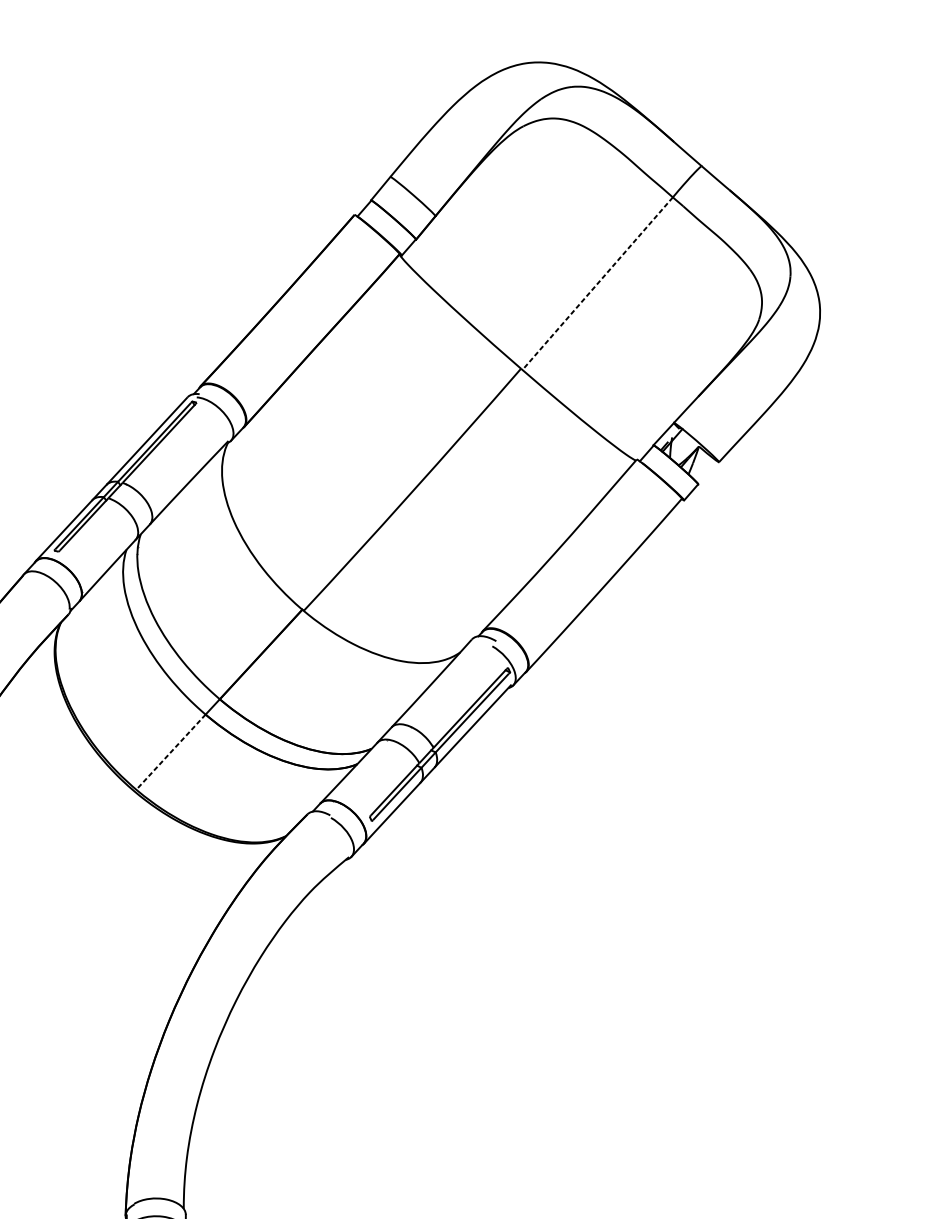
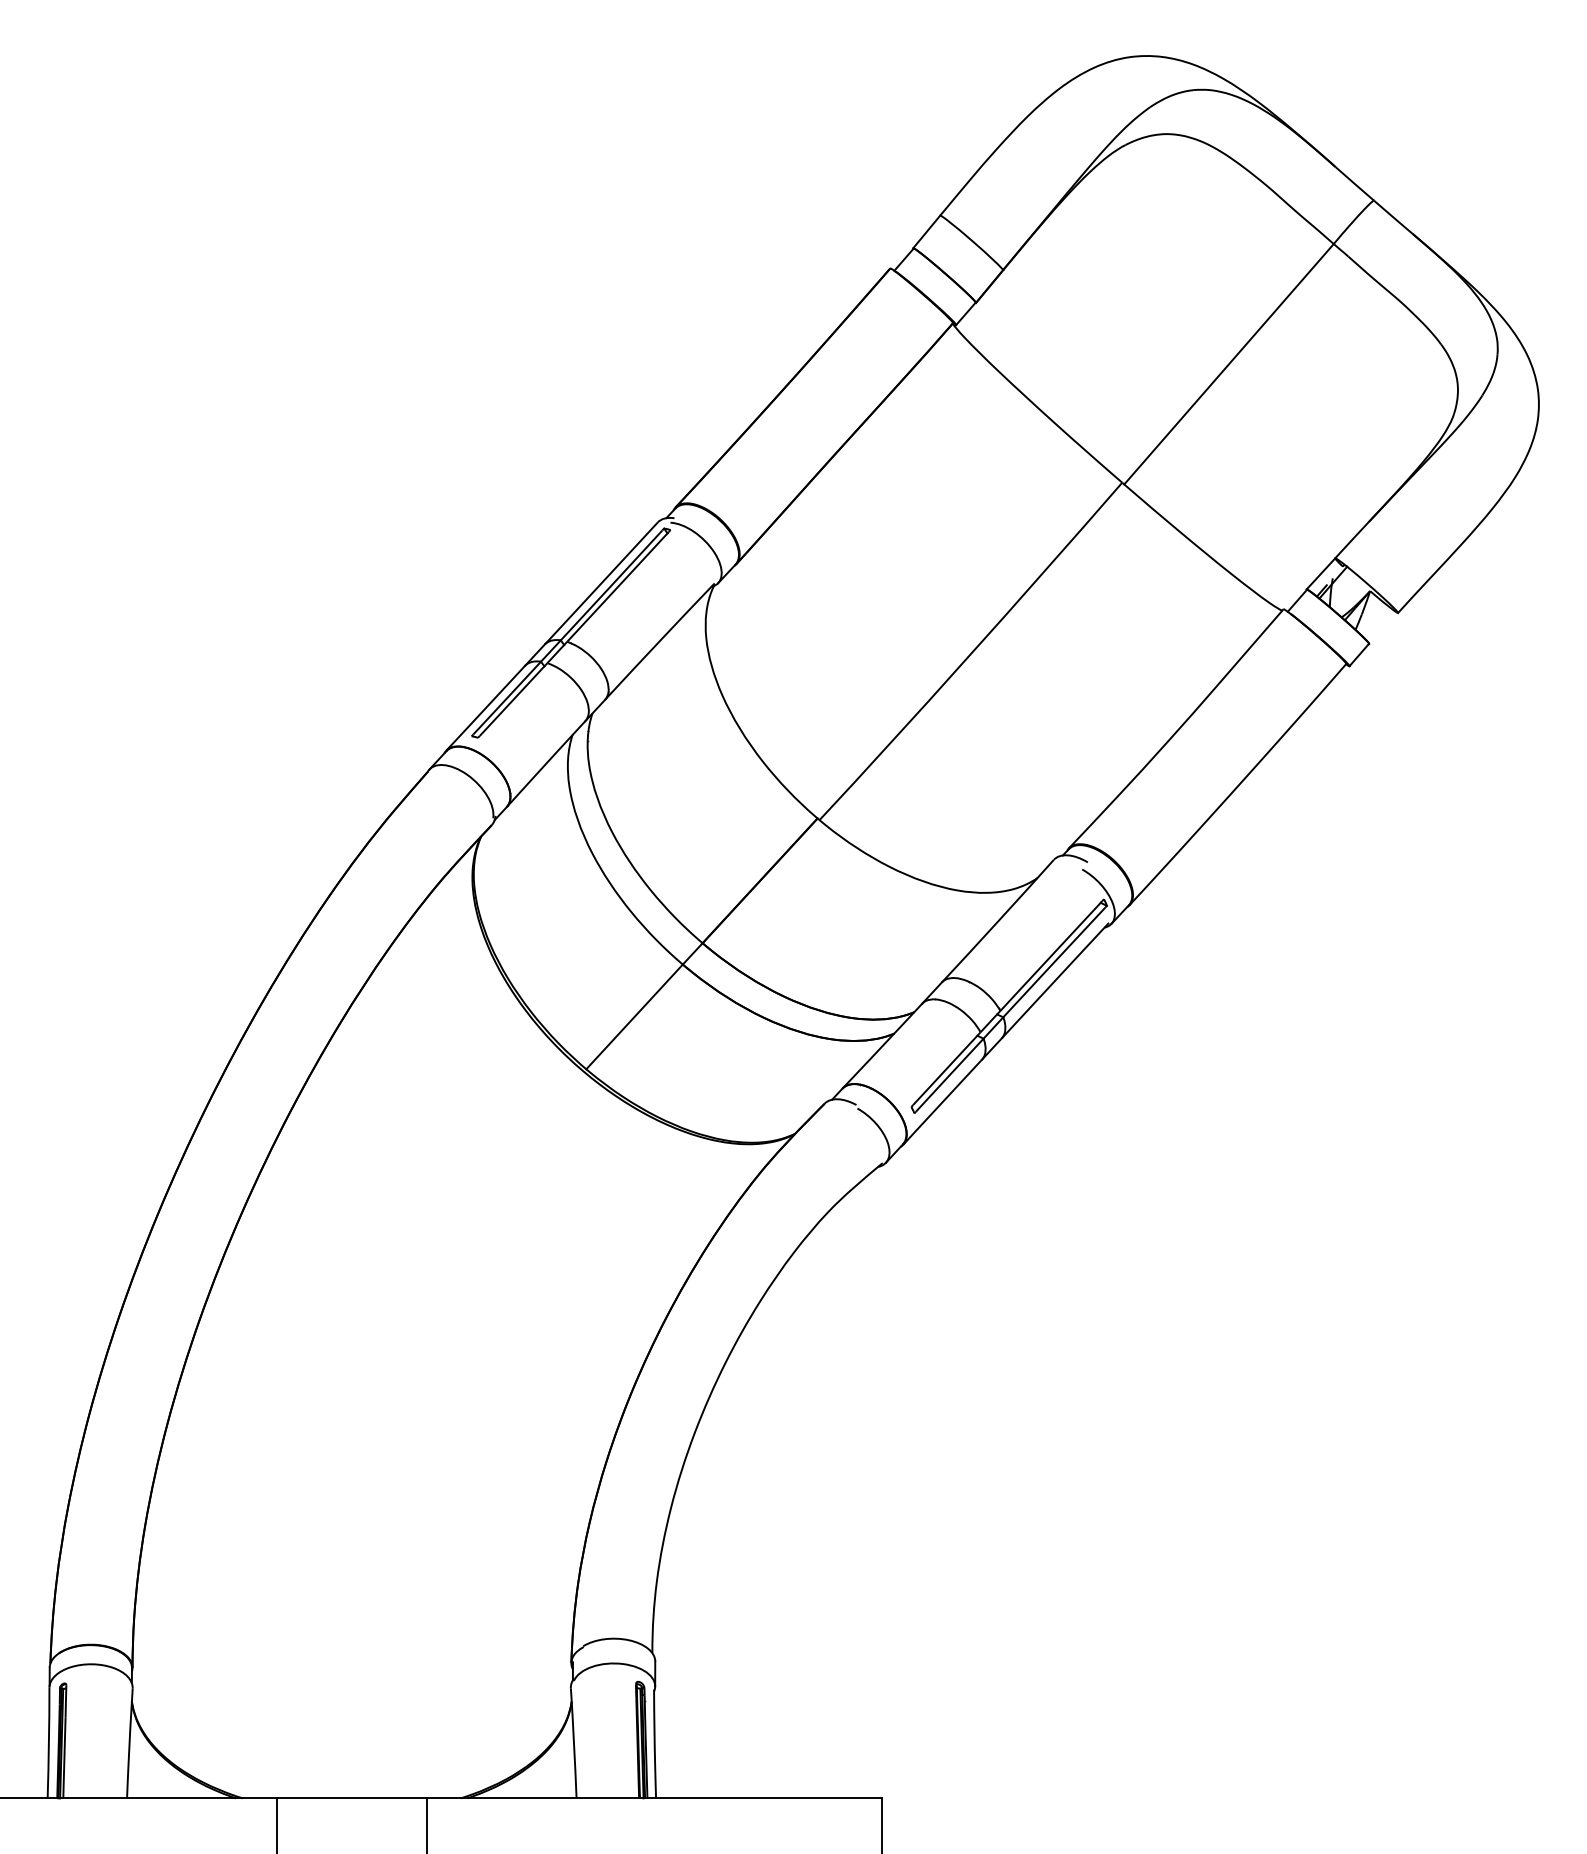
line: (597, 283) -> (1228, 364), dashed -> solid
line: (170, 752) -> (634, 1017), dashed -> solid

